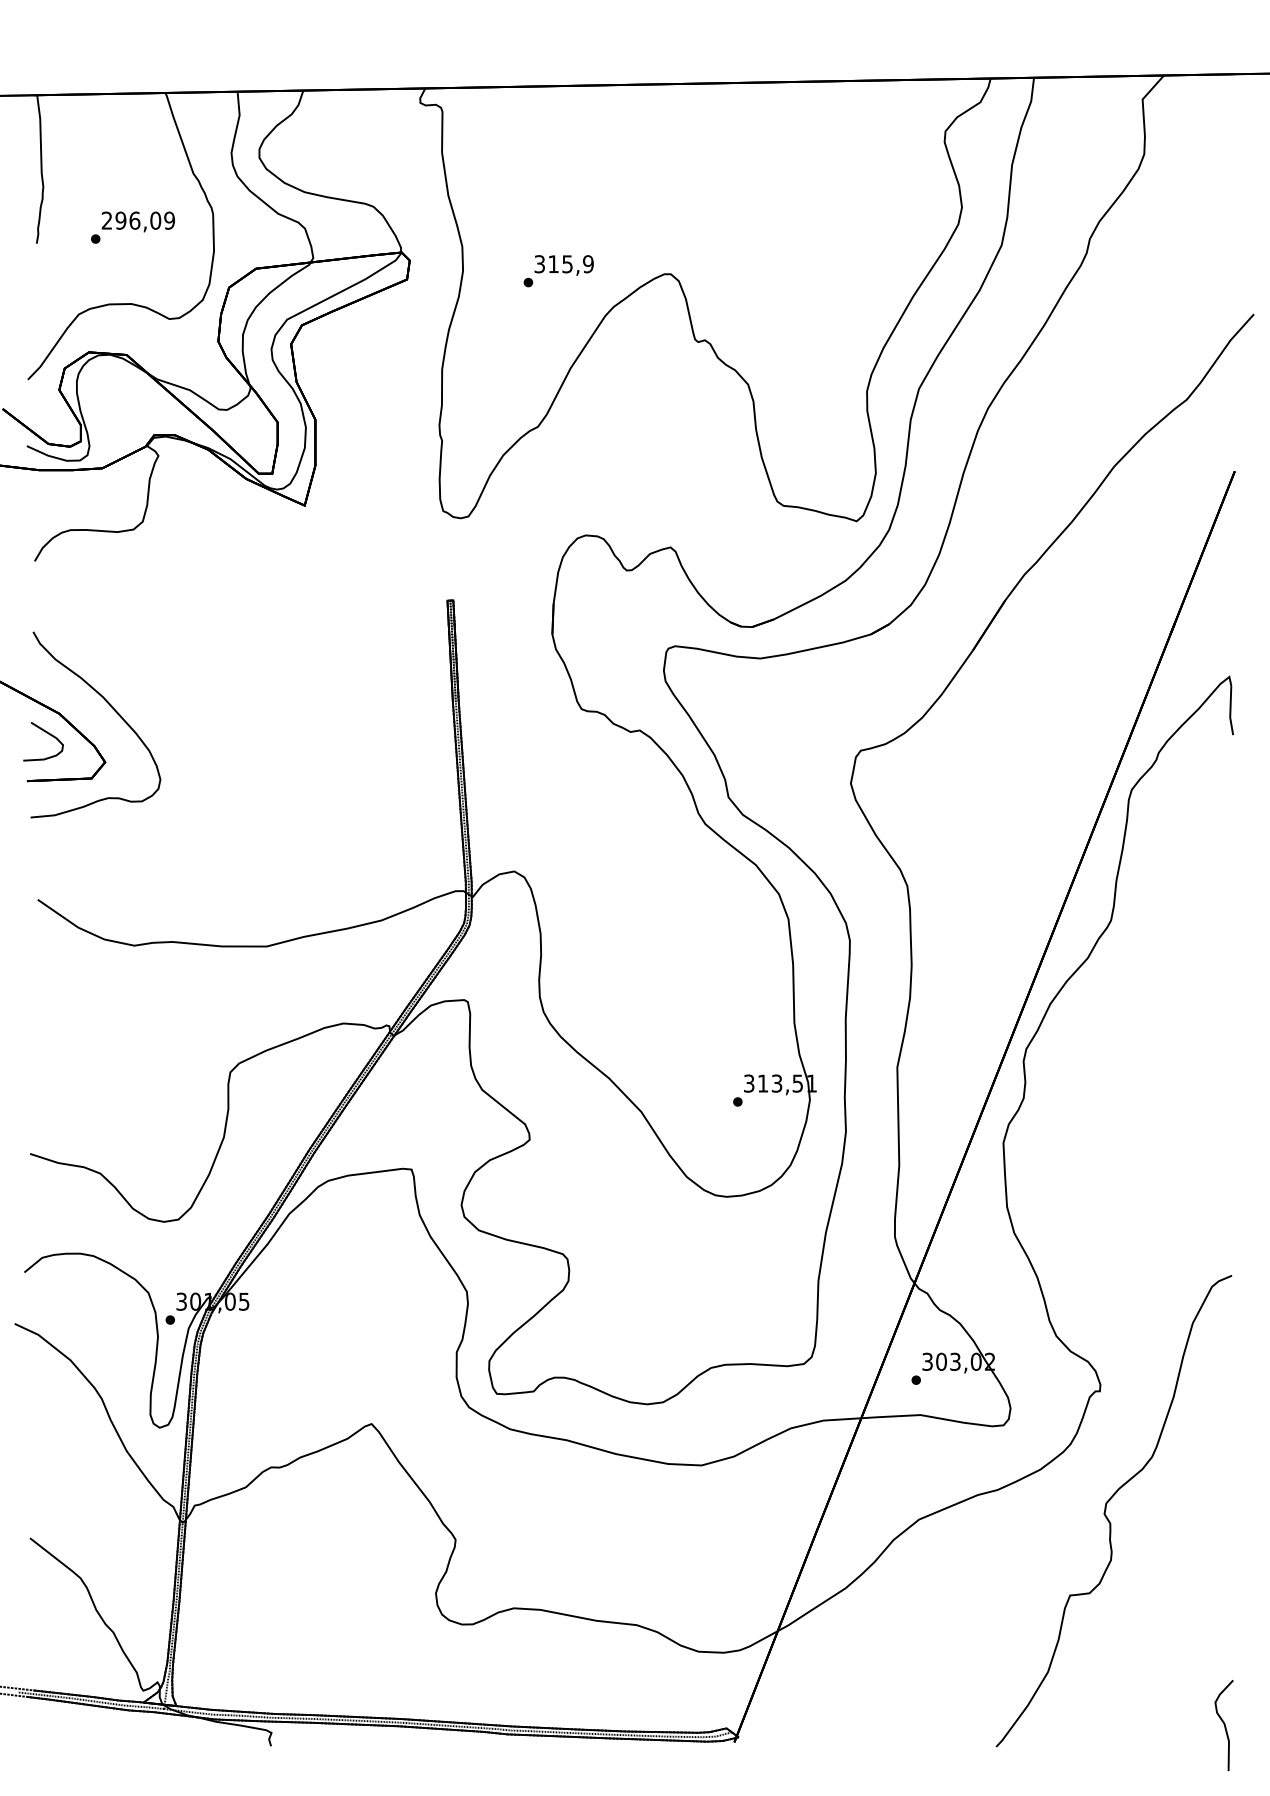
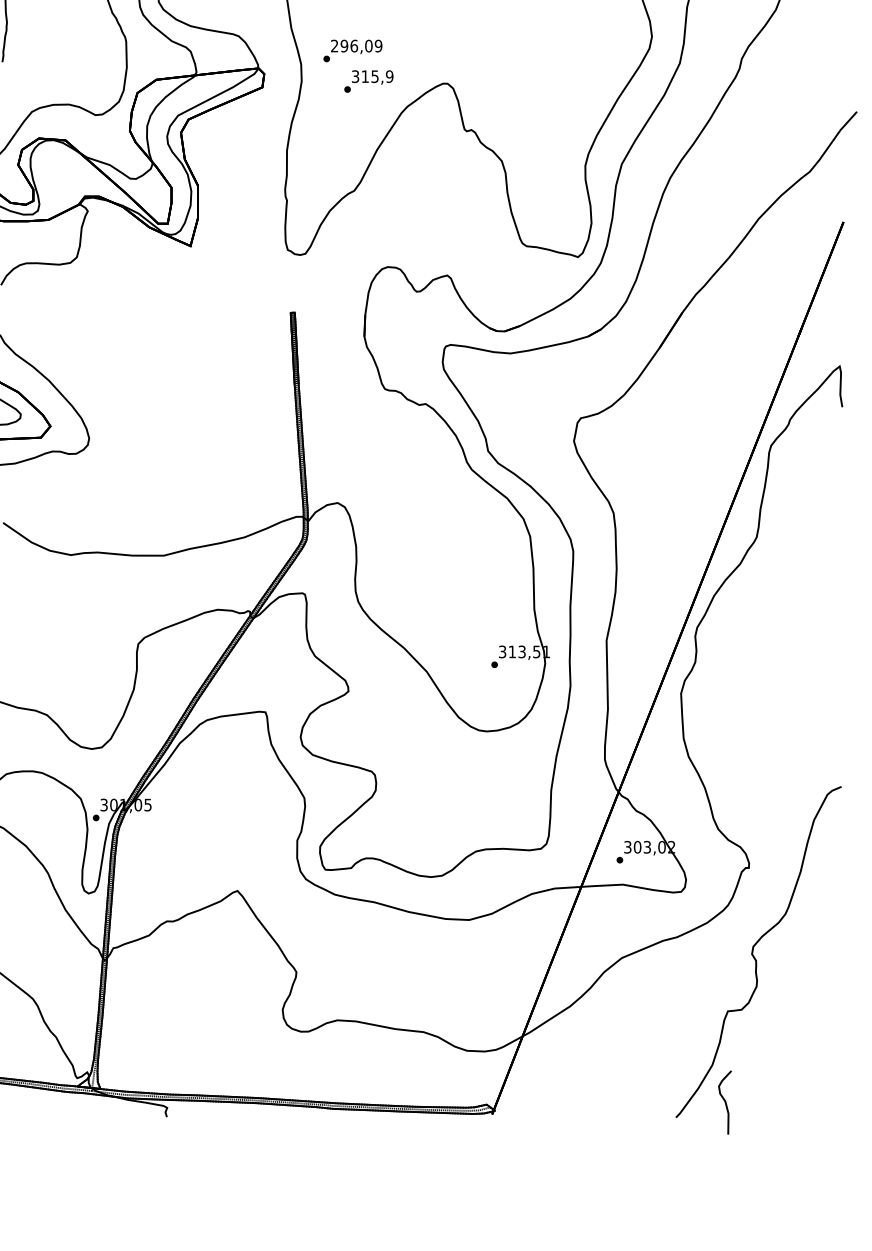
text: (132, 227) -> (352, 50), moved
part: (1223, 1725) -> (724, 1102), moved

